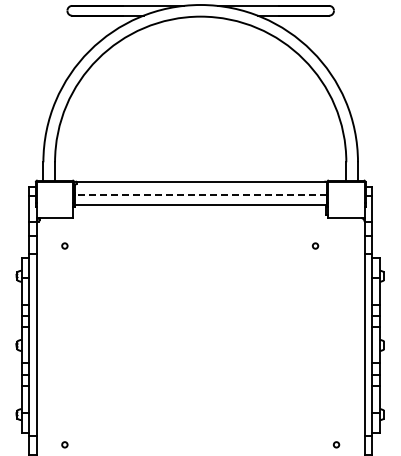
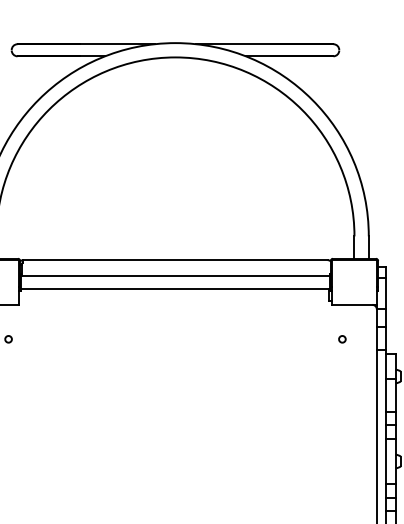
line: (200, 194) -> (175, 275), dashed -> solid
circle: (315, 245) -> (342, 338), moved

